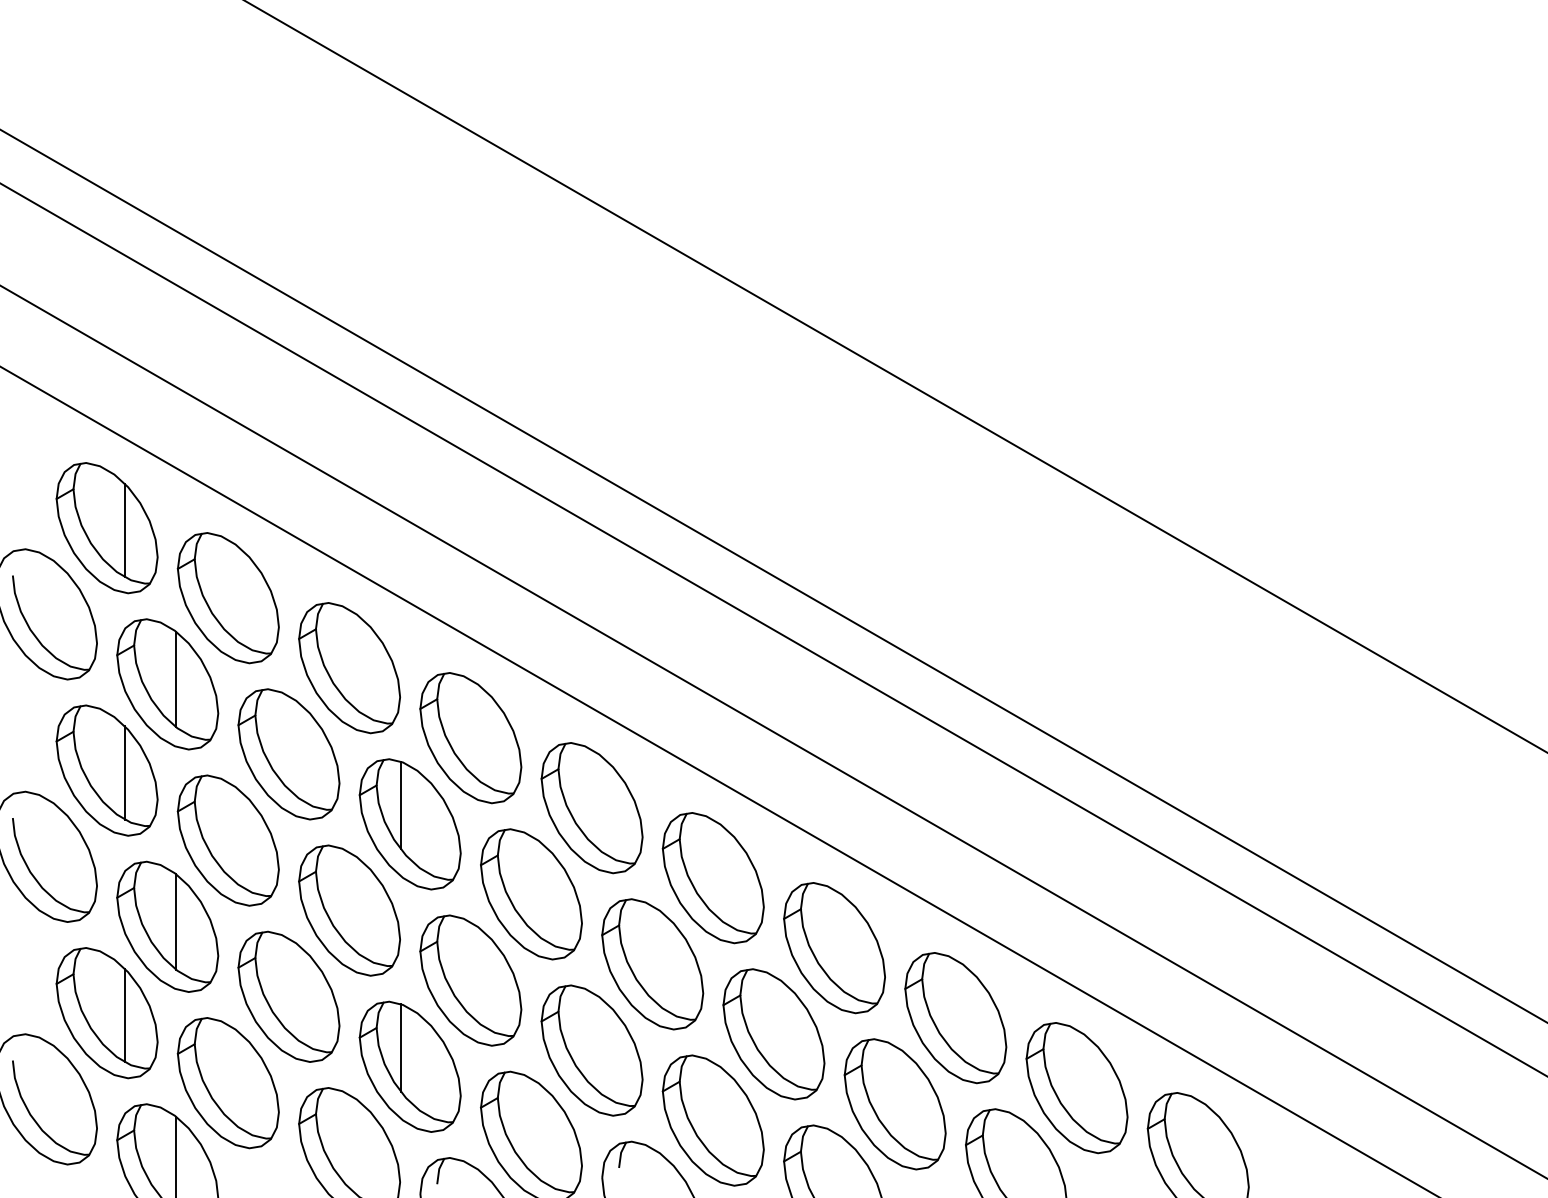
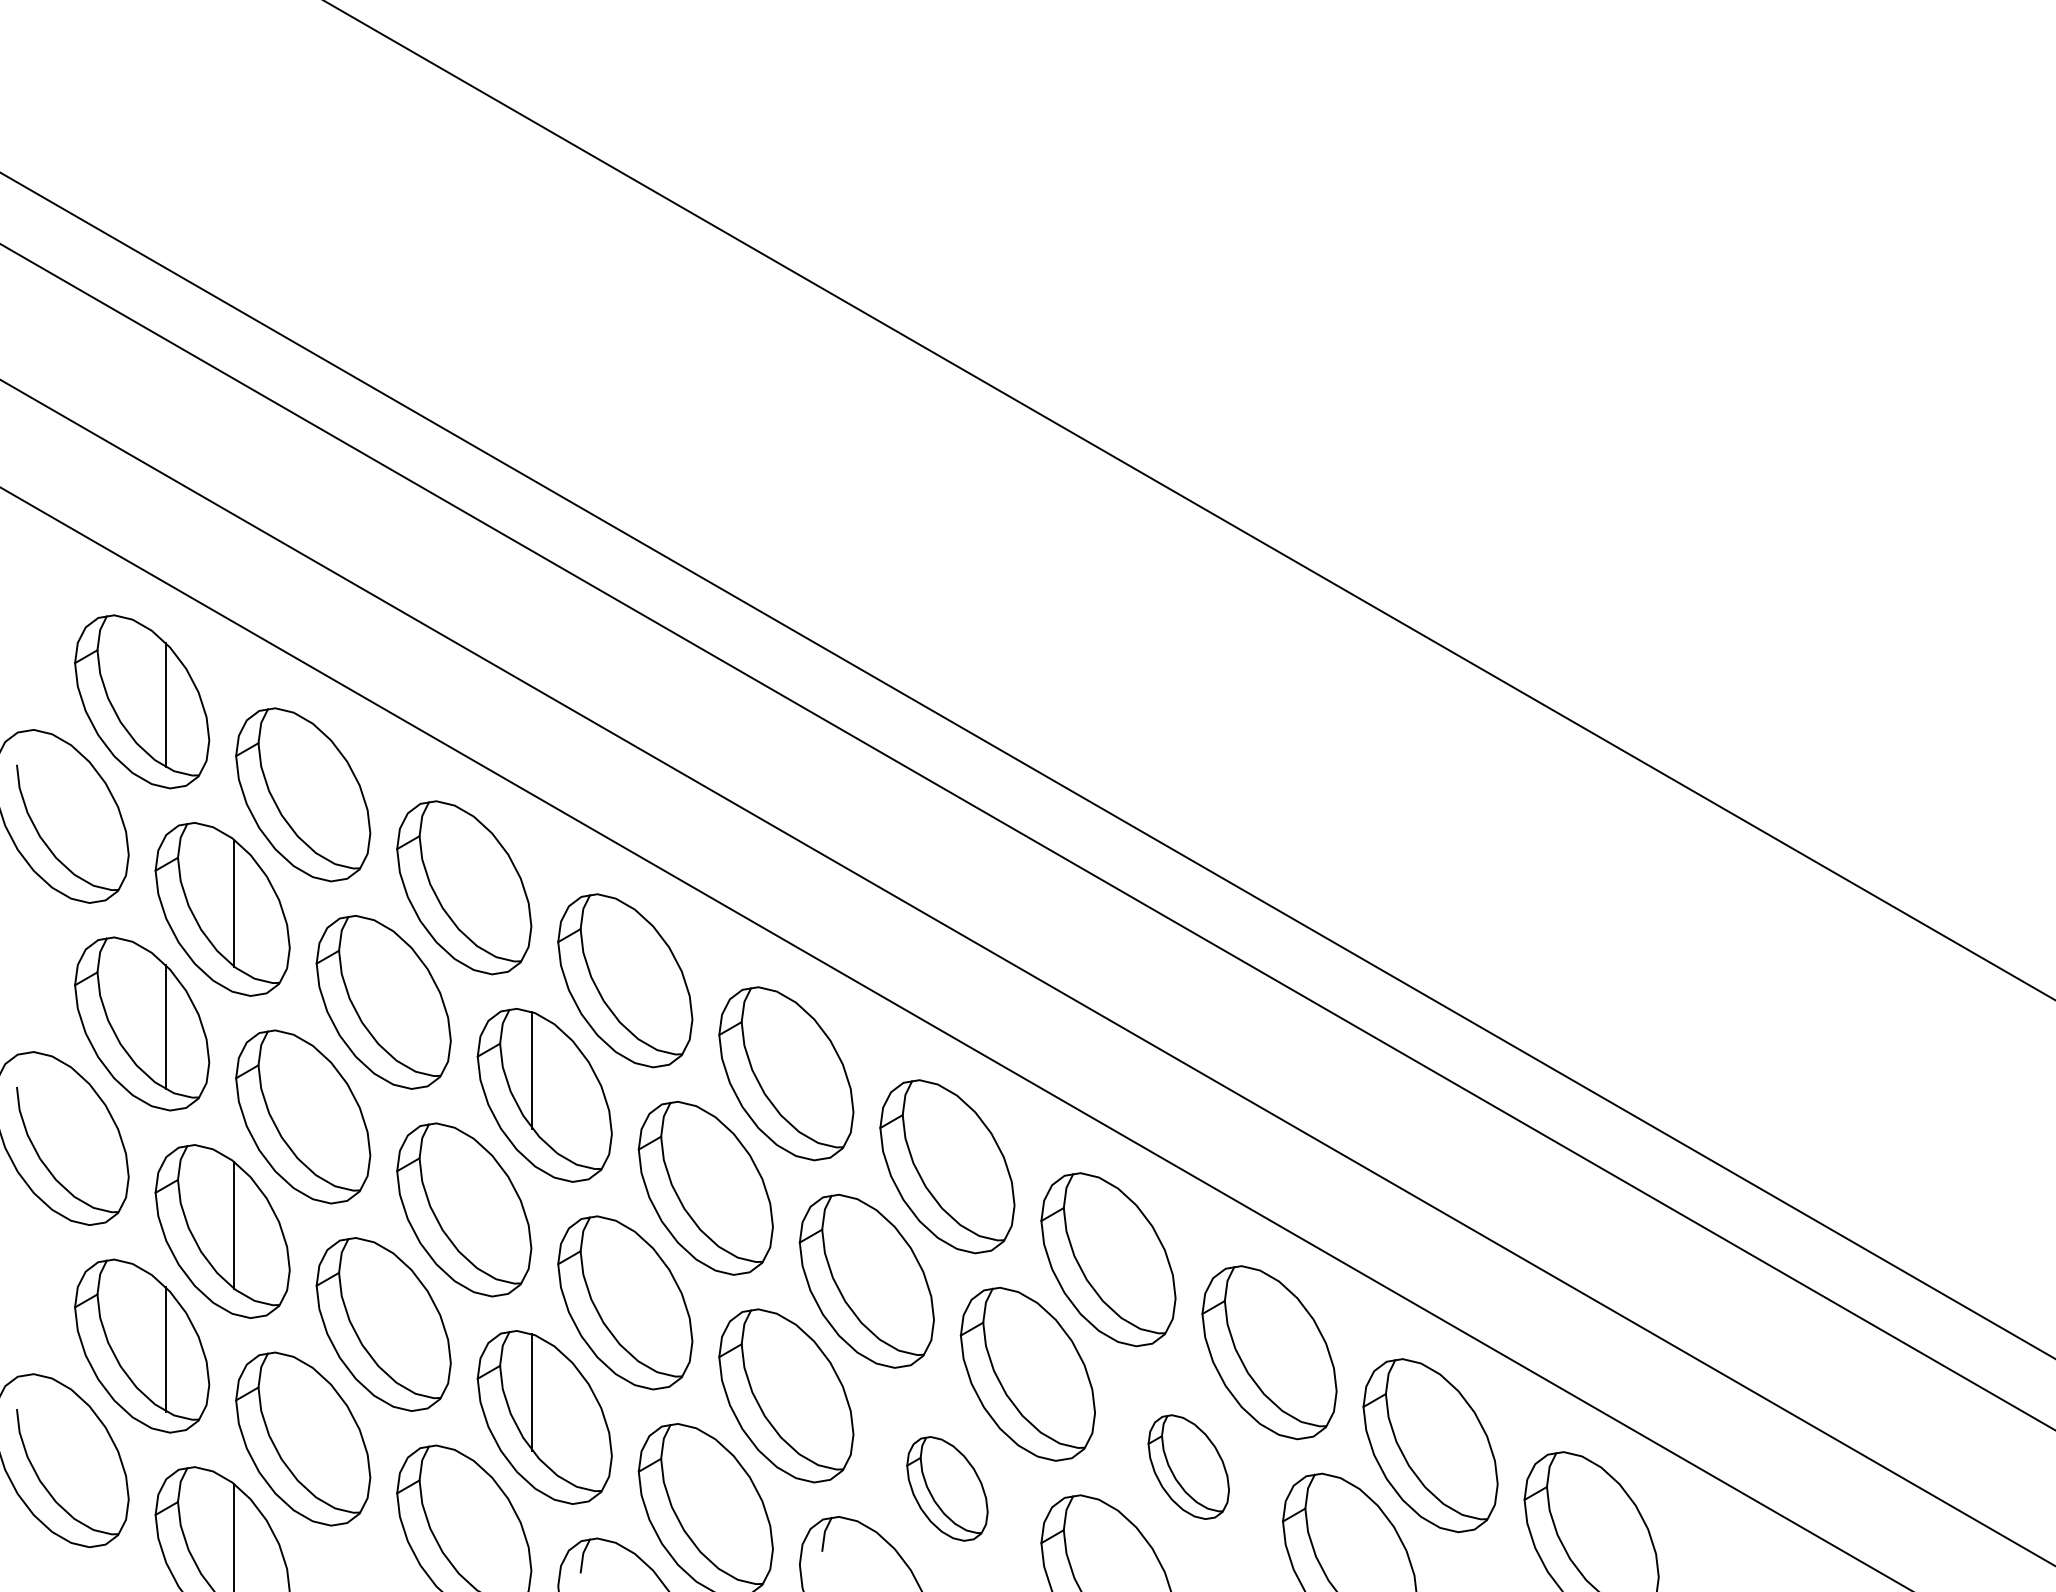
part: (894, 1103) -> (1188, 1466), size x0.6
part: (713, 1120) -> (947, 1488), size x0.6

